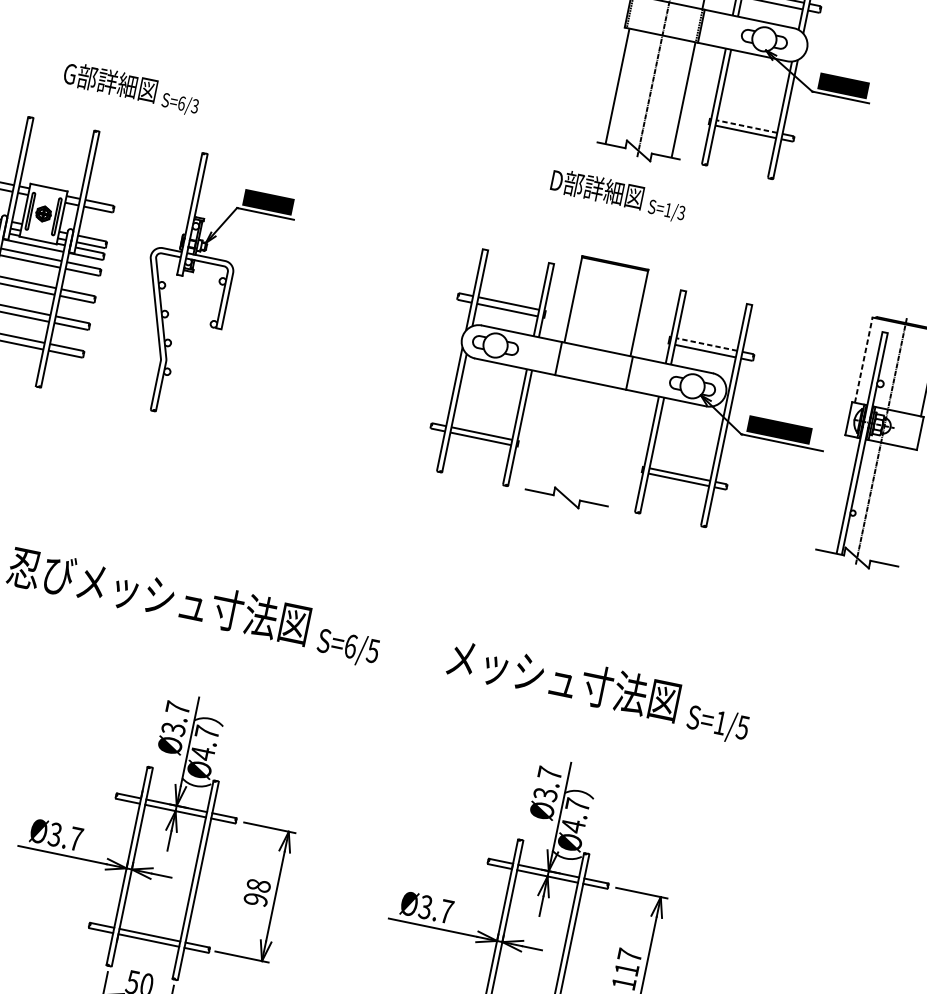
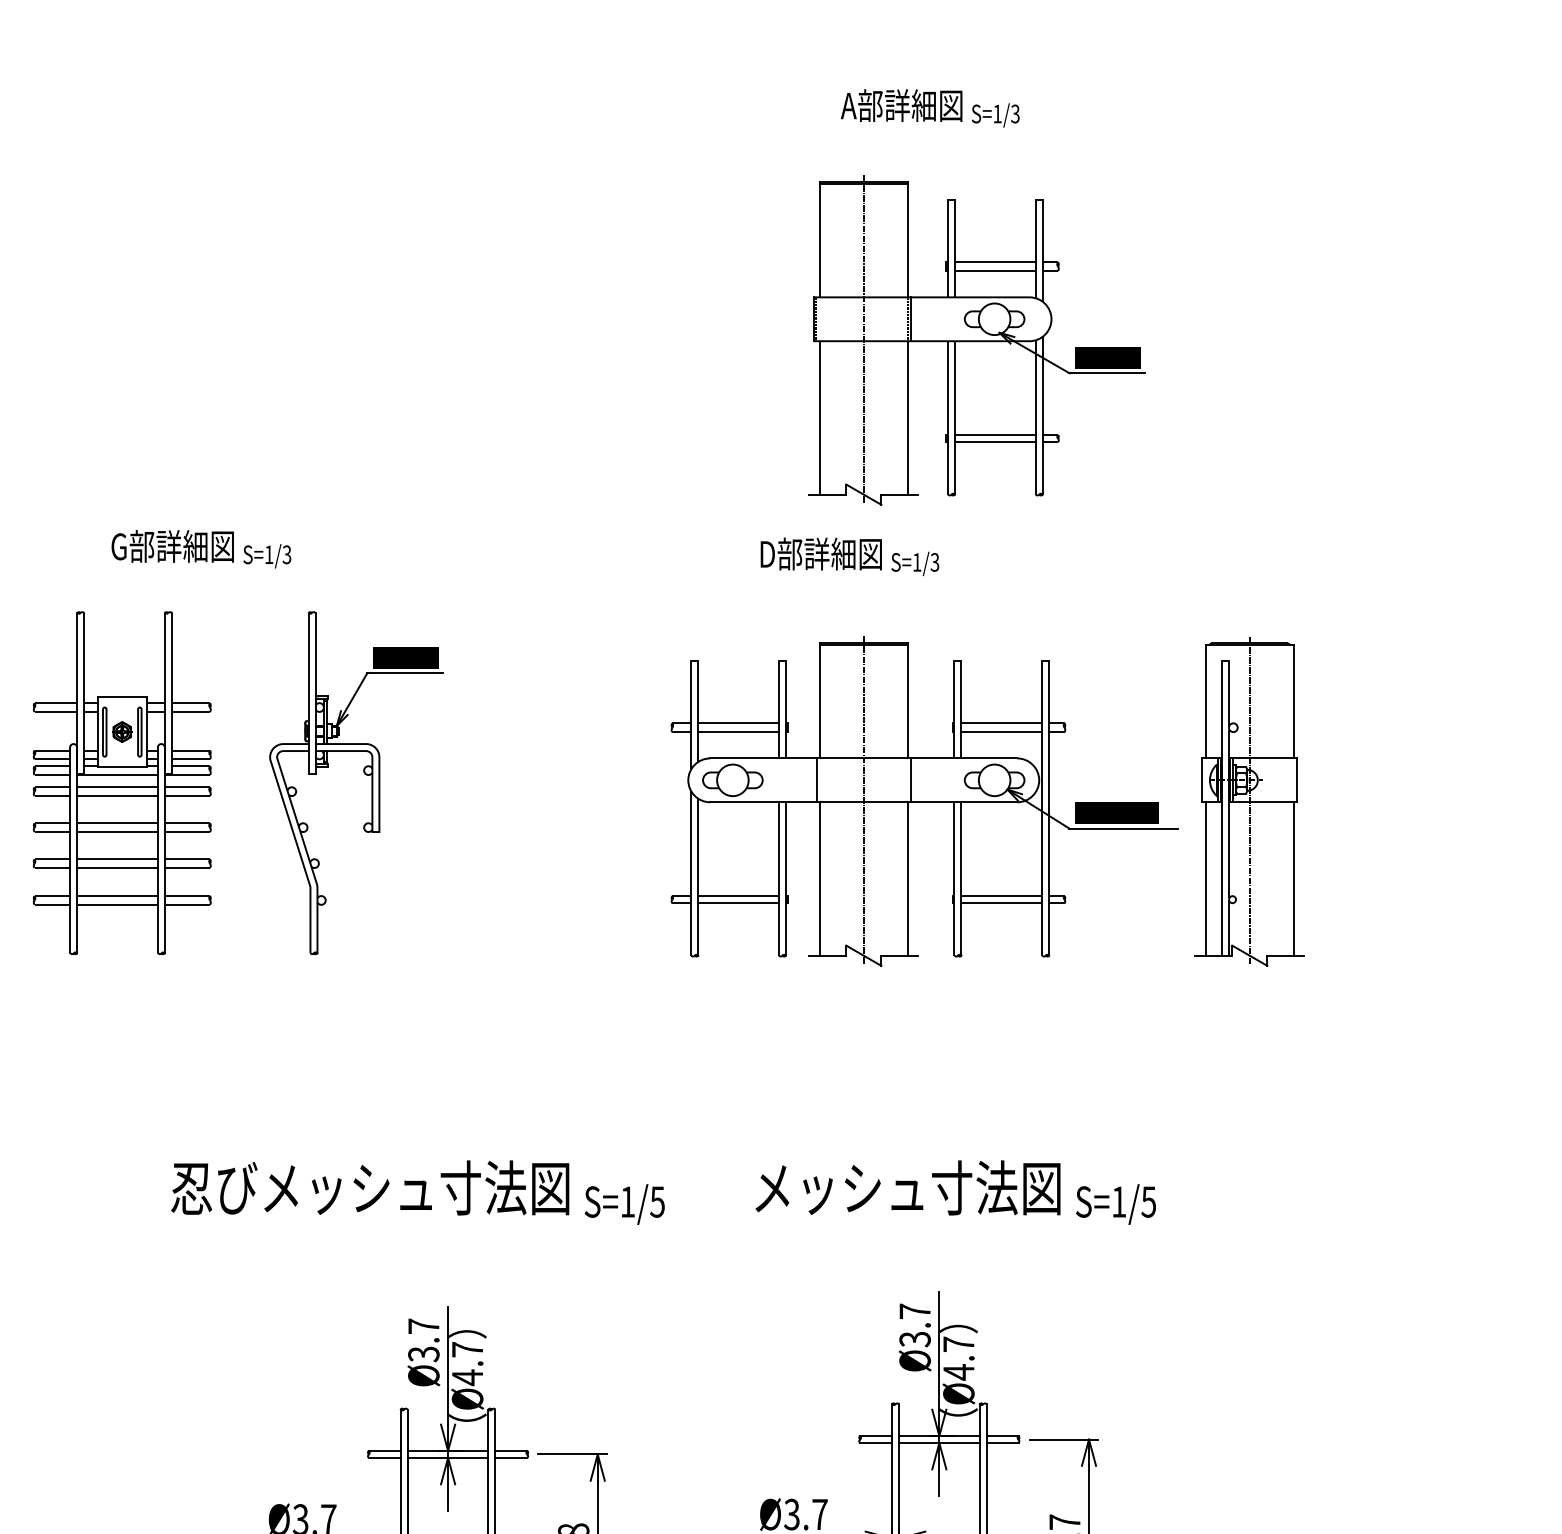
text: (182, 103) -> (269, 554), S=6/3 -> S=1/3
line: (746, 126) -> (994, 435), dashed -> solid
line: (706, 344) -> (1001, 723), dashed -> solid
line: (863, 359) -> (1205, 701), dashed -> solid
line: (590, 381) -> (863, 800), added
line: (545, 432) -> (819, 878), added
line: (611, 446) -> (907, 878), added
line: (835, 493) -> (1205, 878), added
line: (902, 506) -> (1293, 878), added
text: (351, 646) -> (628, 1201), S=6/5 -> S=1/5

